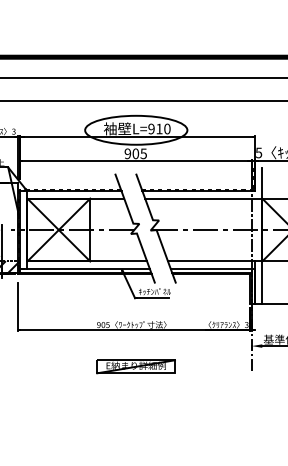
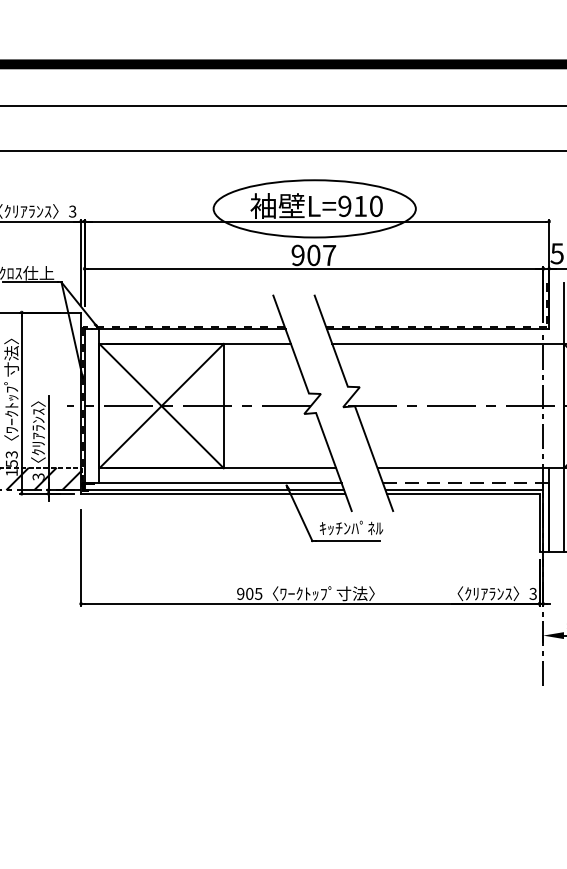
text: (143, 153) -> (329, 254), 905 -> 907
line: (212, 268) -> (465, 482), solid -> dashed
part: (135, 366) -> (313, 675), removed

